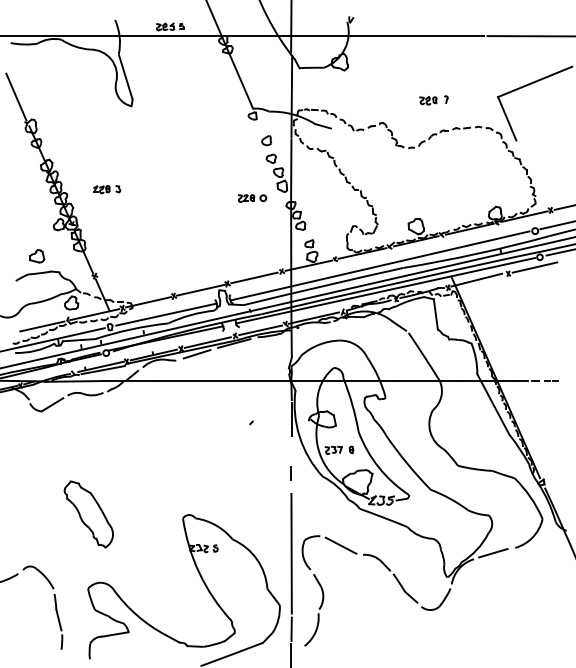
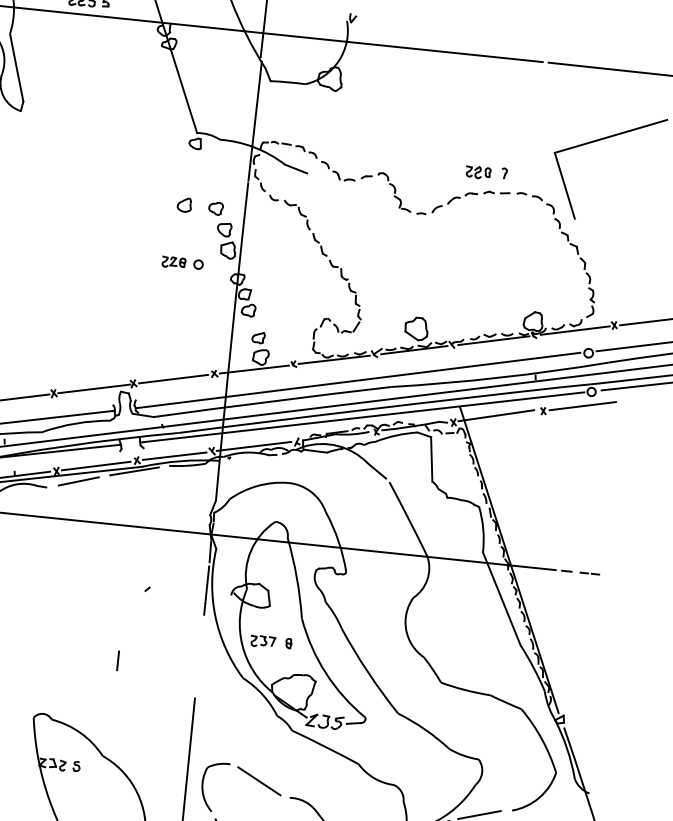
part: (433, 100) -> (485, 172), moved
part: (266, 140) -> (184, 204), moved
line: (290, 473) -> (116, 660), moved

